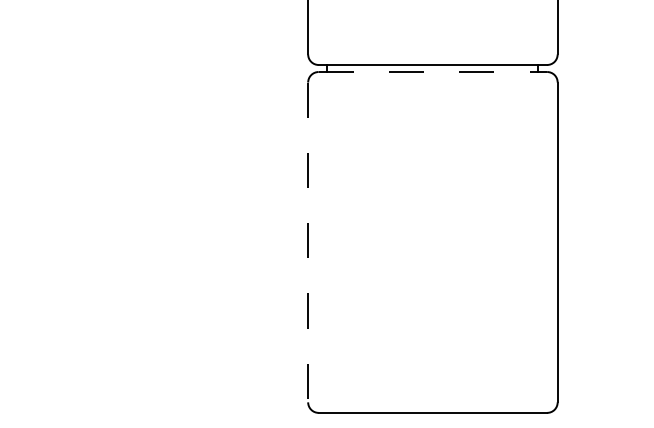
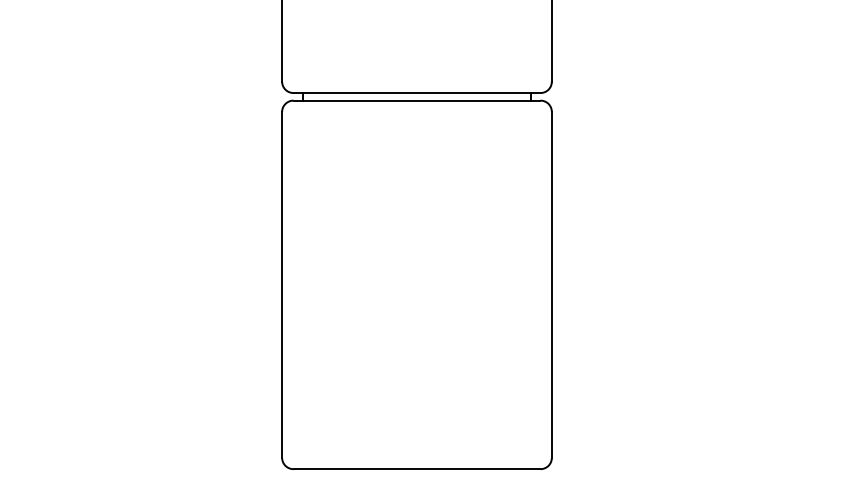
line: (433, 71) -> (417, 100), dashed -> solid
line: (308, 242) -> (282, 284), dashed -> solid

